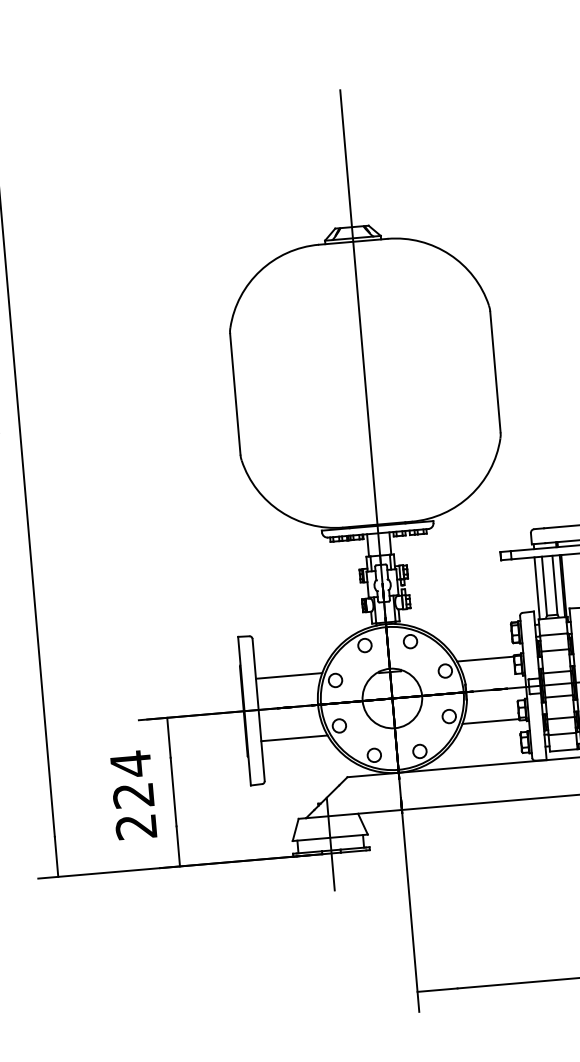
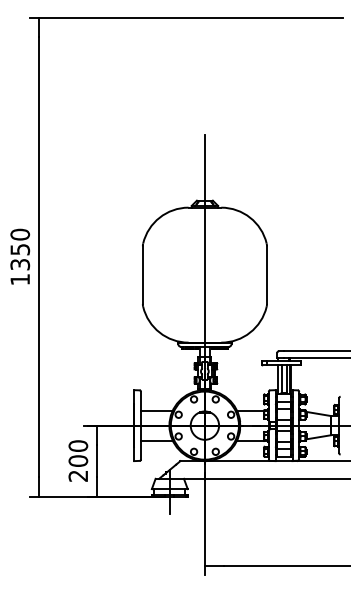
text: (132, 779) -> (78, 453), 224 -> 200

